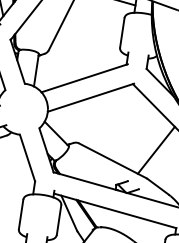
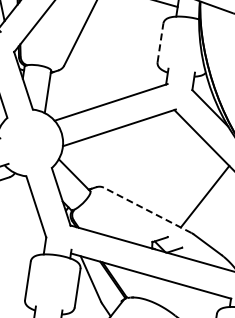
line: (122, 32) -> (160, 42), solid -> dashed
line: (112, 160) -> (147, 210), solid -> dashed

